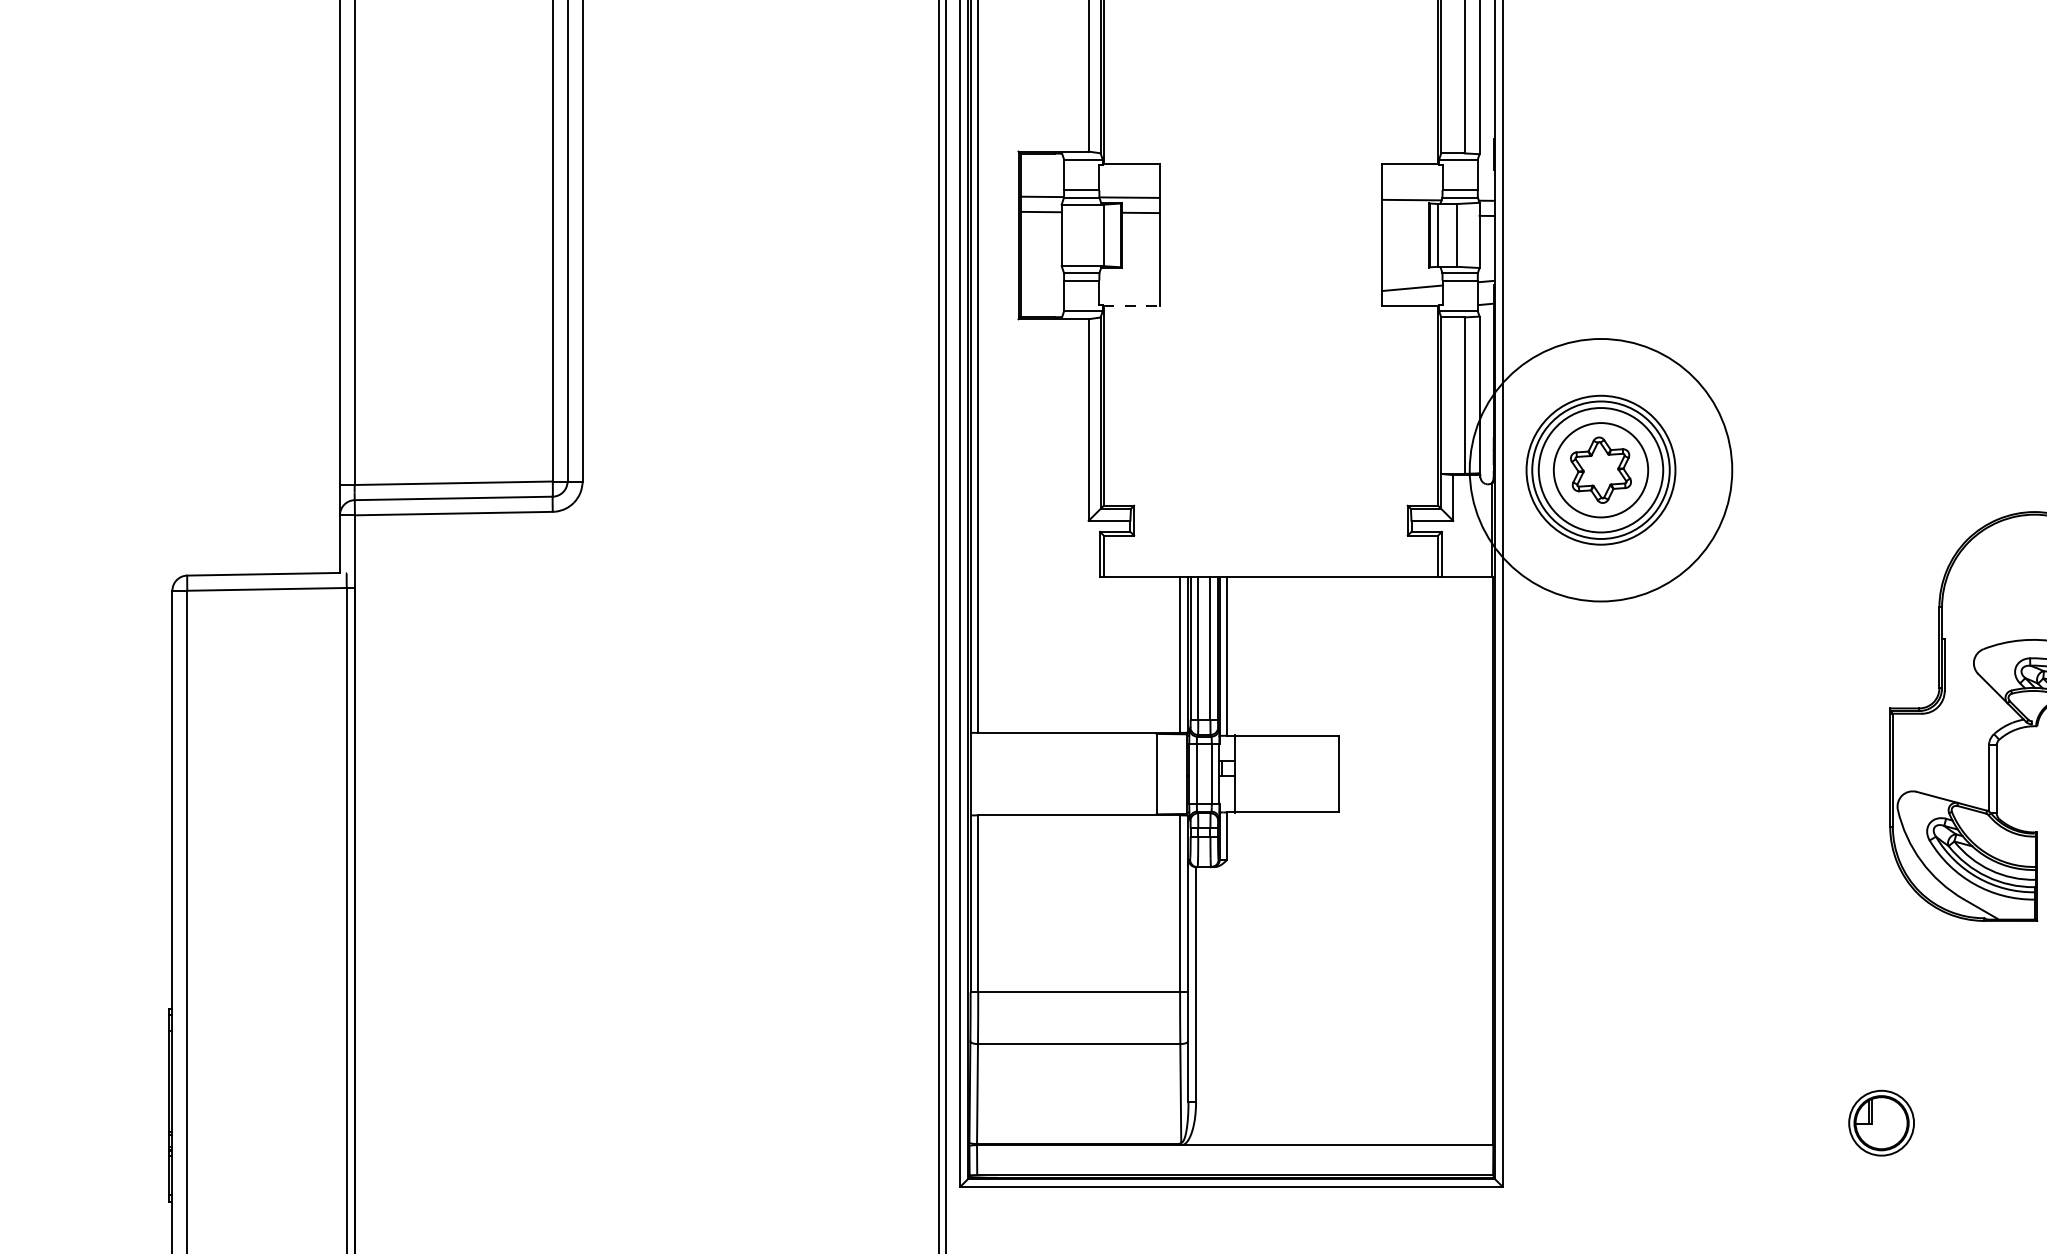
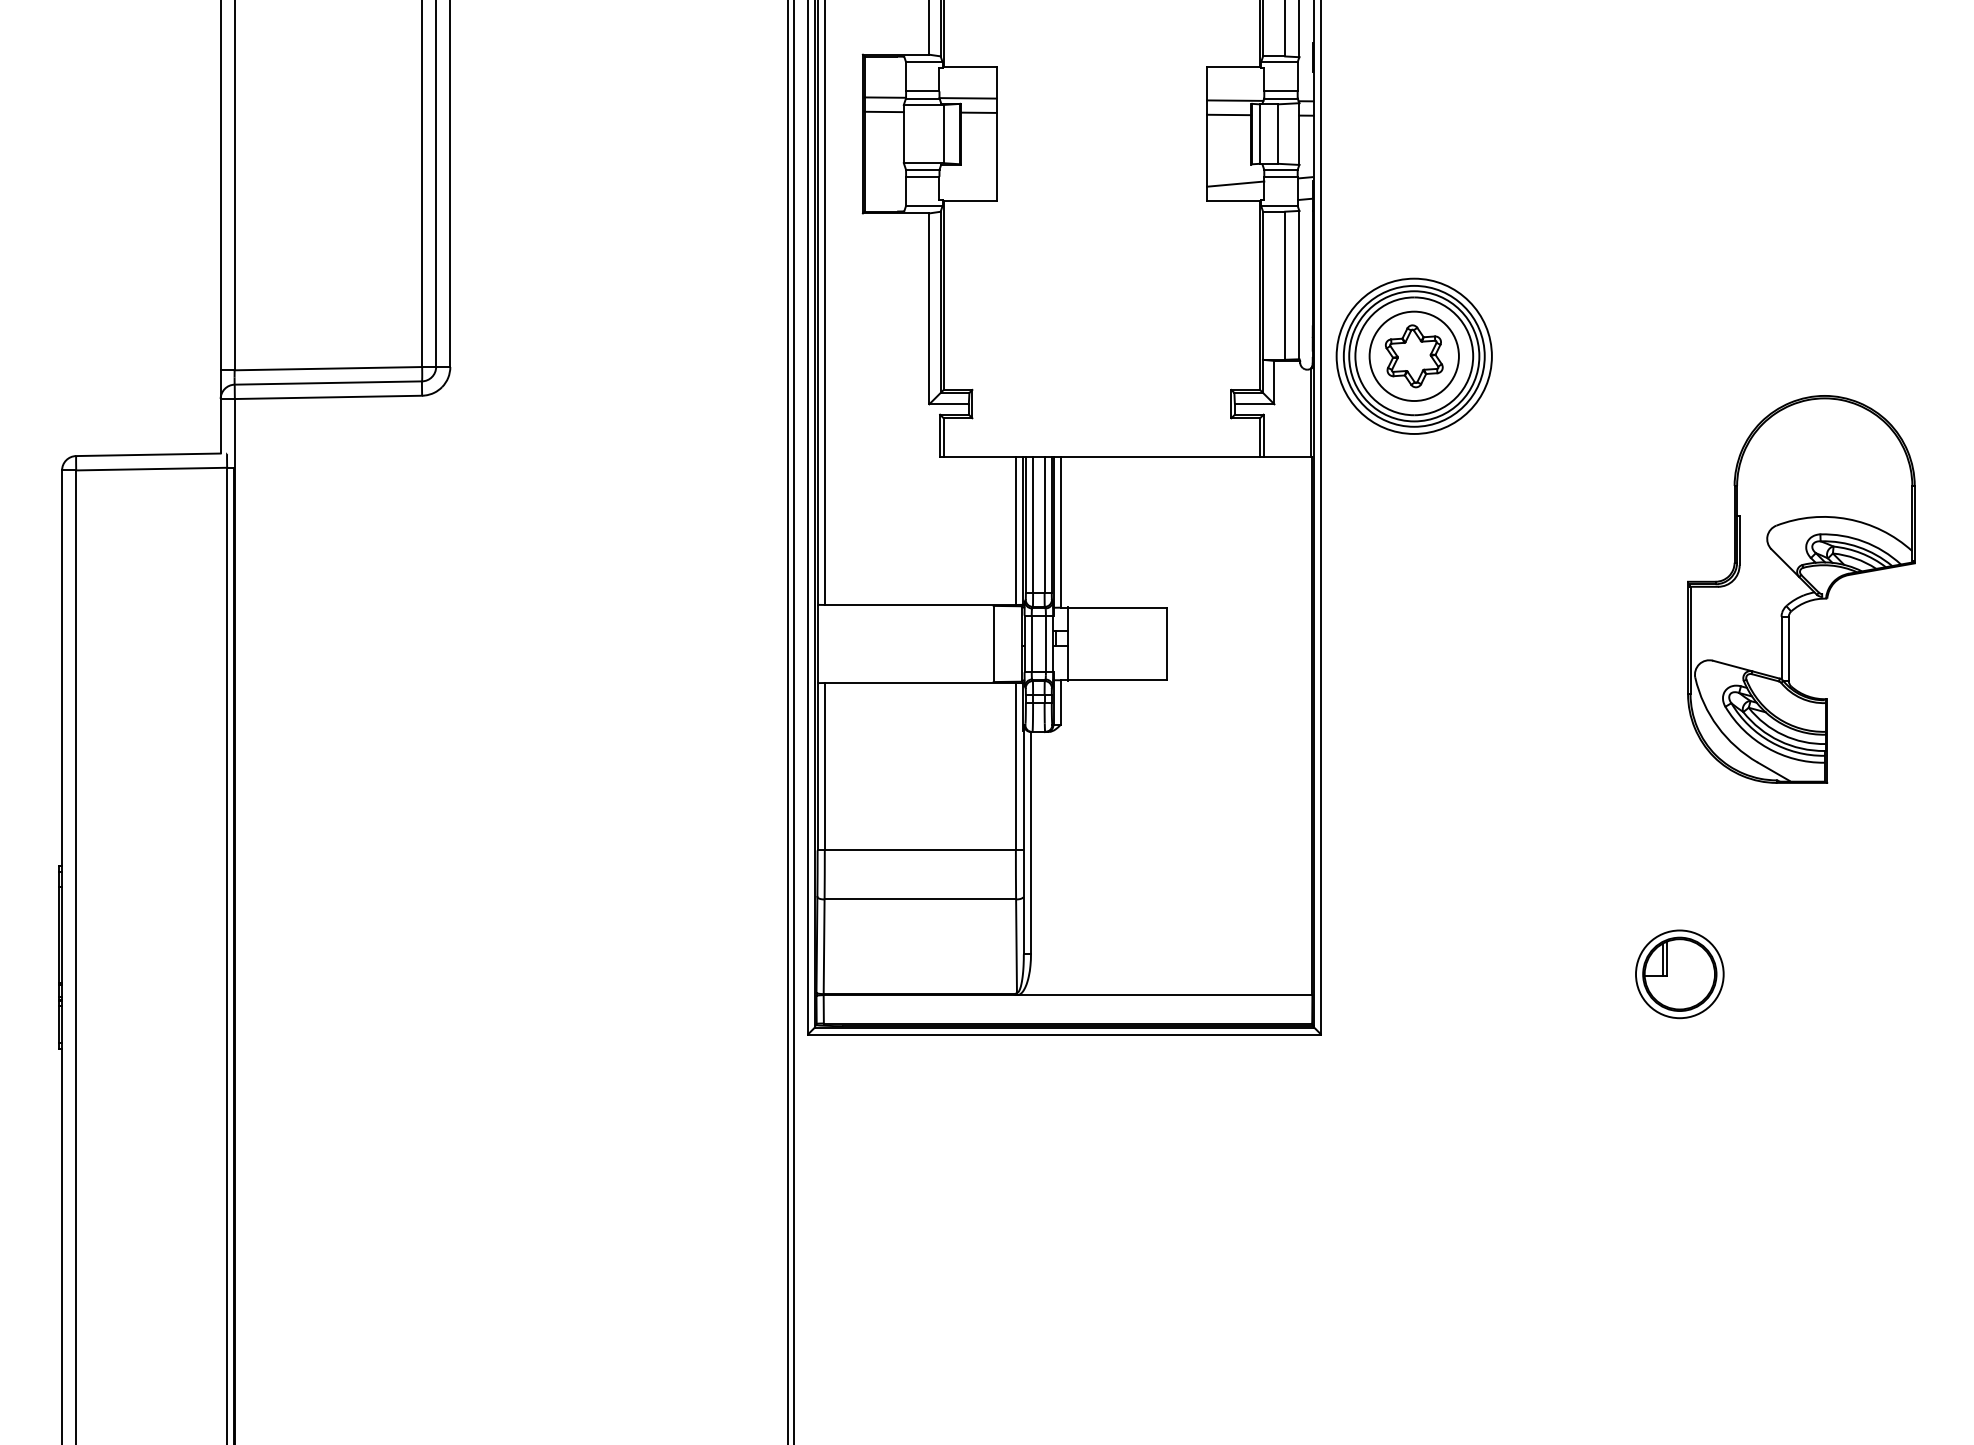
line: (1405, 214) -> (1229, 114), added
line: (1132, 306) -> (970, 201), dashed -> solid
circle: (1600, 469) -> (1413, 355), size x0.62
part: (1881, 1123) -> (1679, 974), size x1.43

